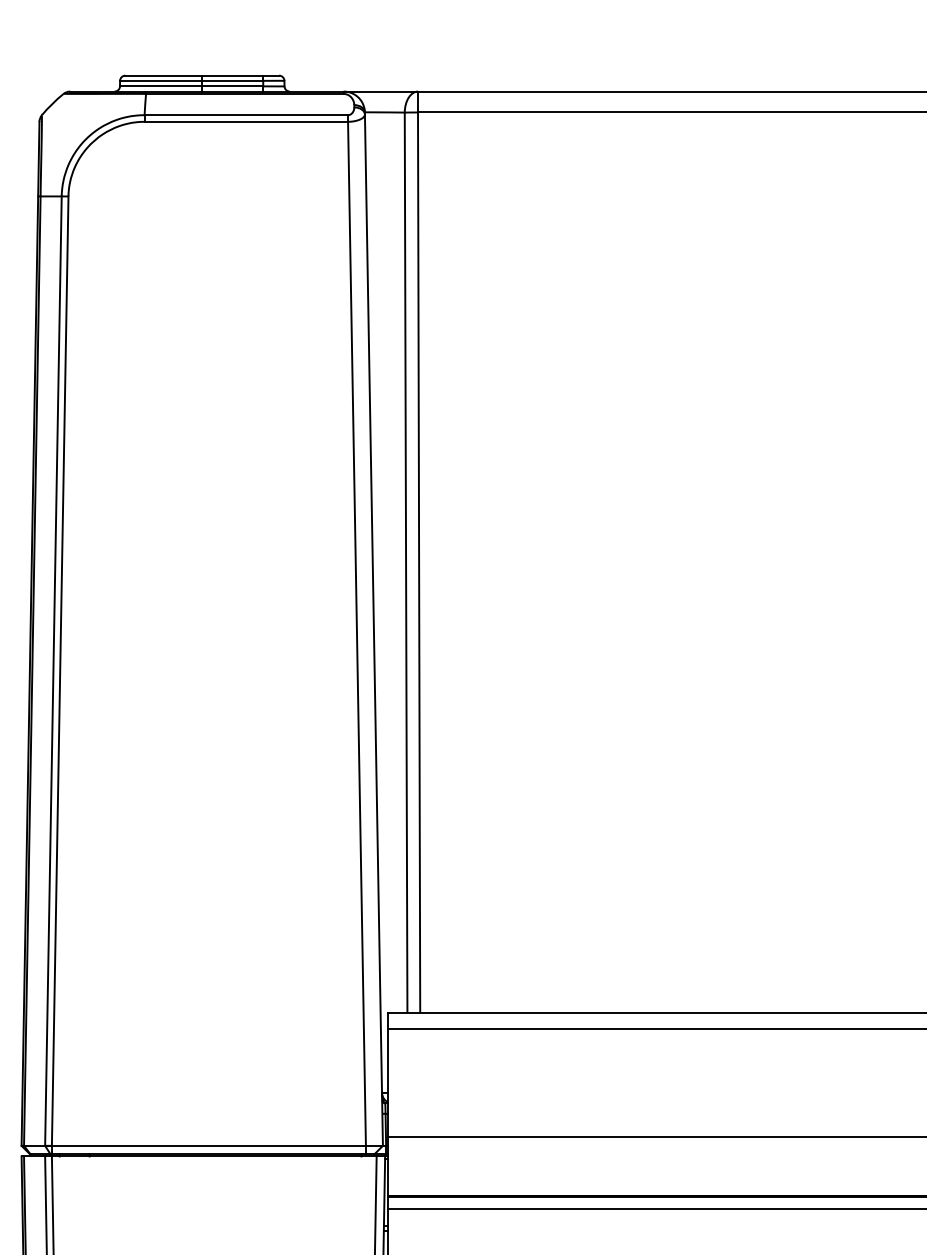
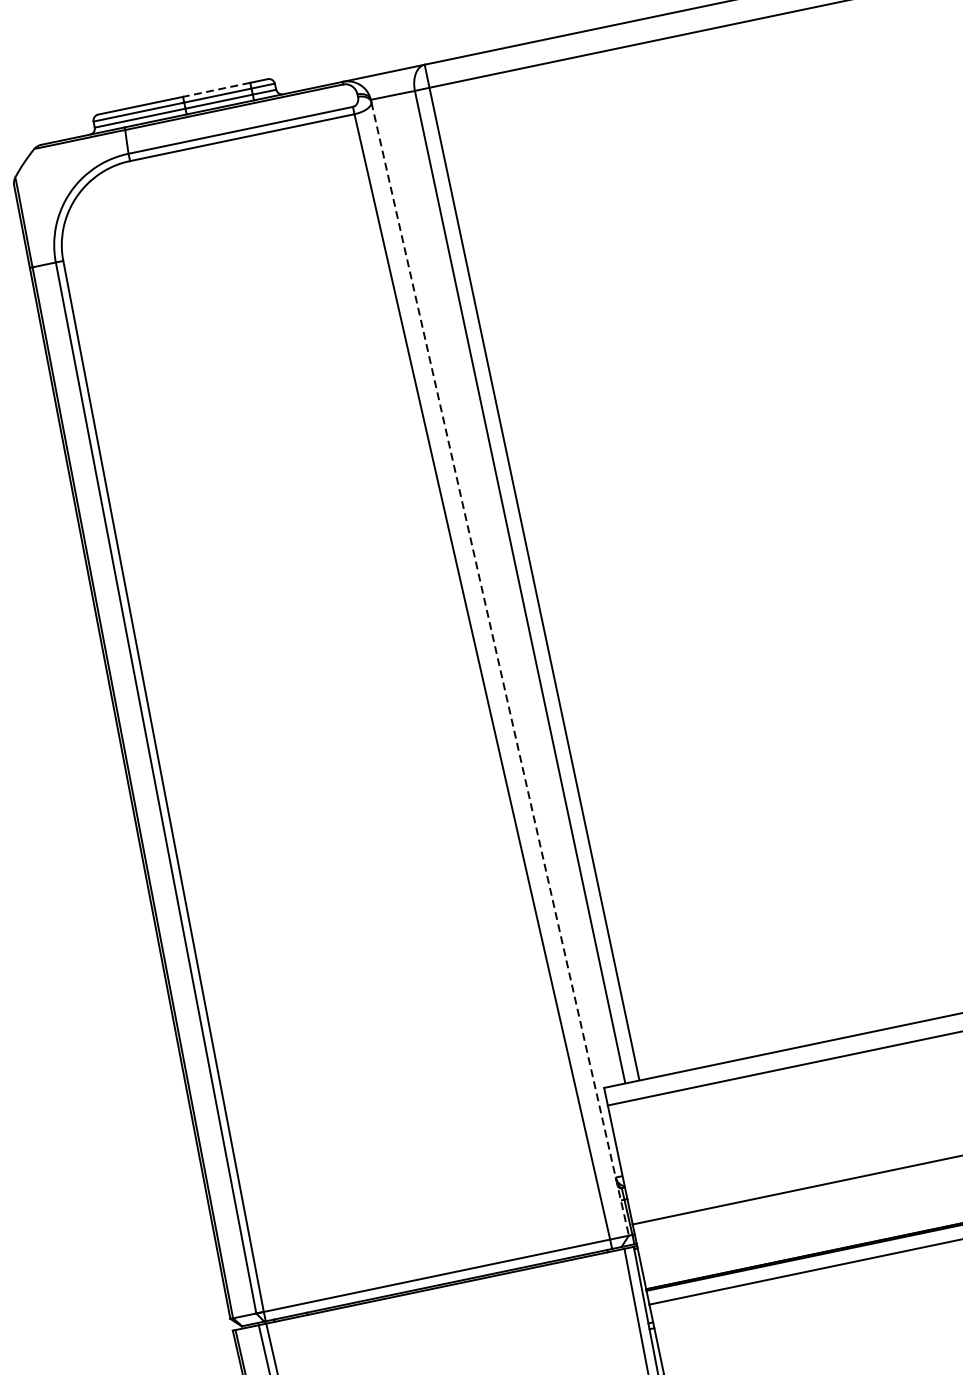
line: (232, 75) -> (216, 89), solid -> dashed
line: (373, 630) -> (499, 669), solid -> dashed

